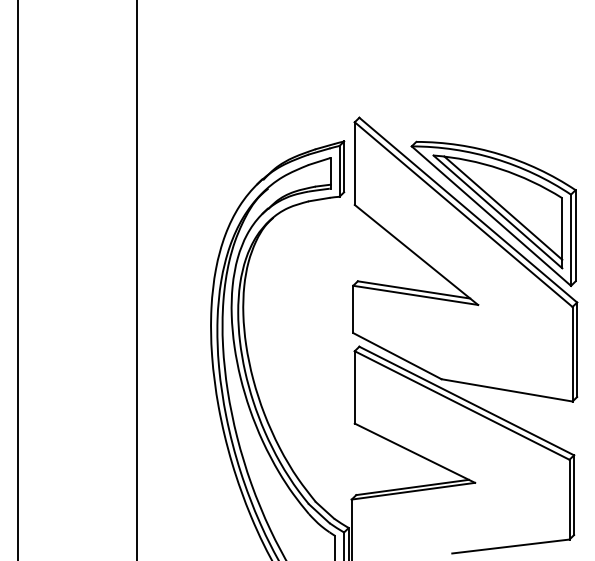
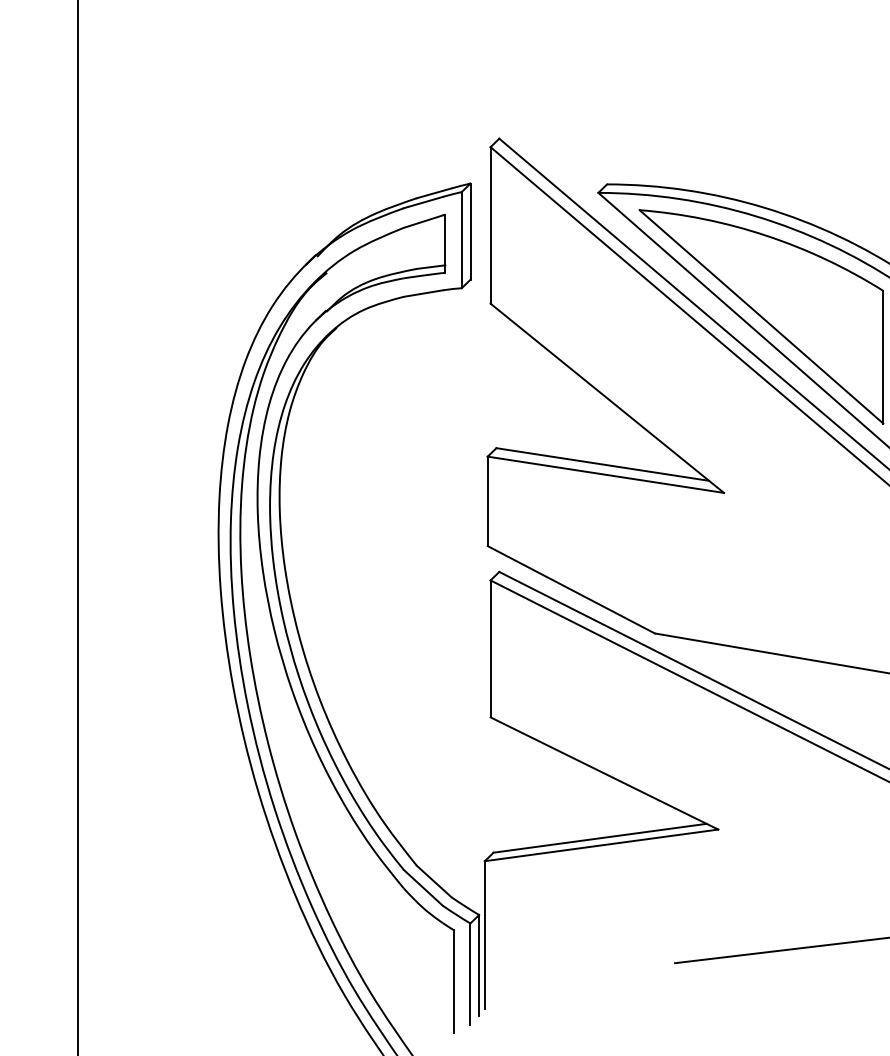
line: (503, 207) -> (772, 308), removed

